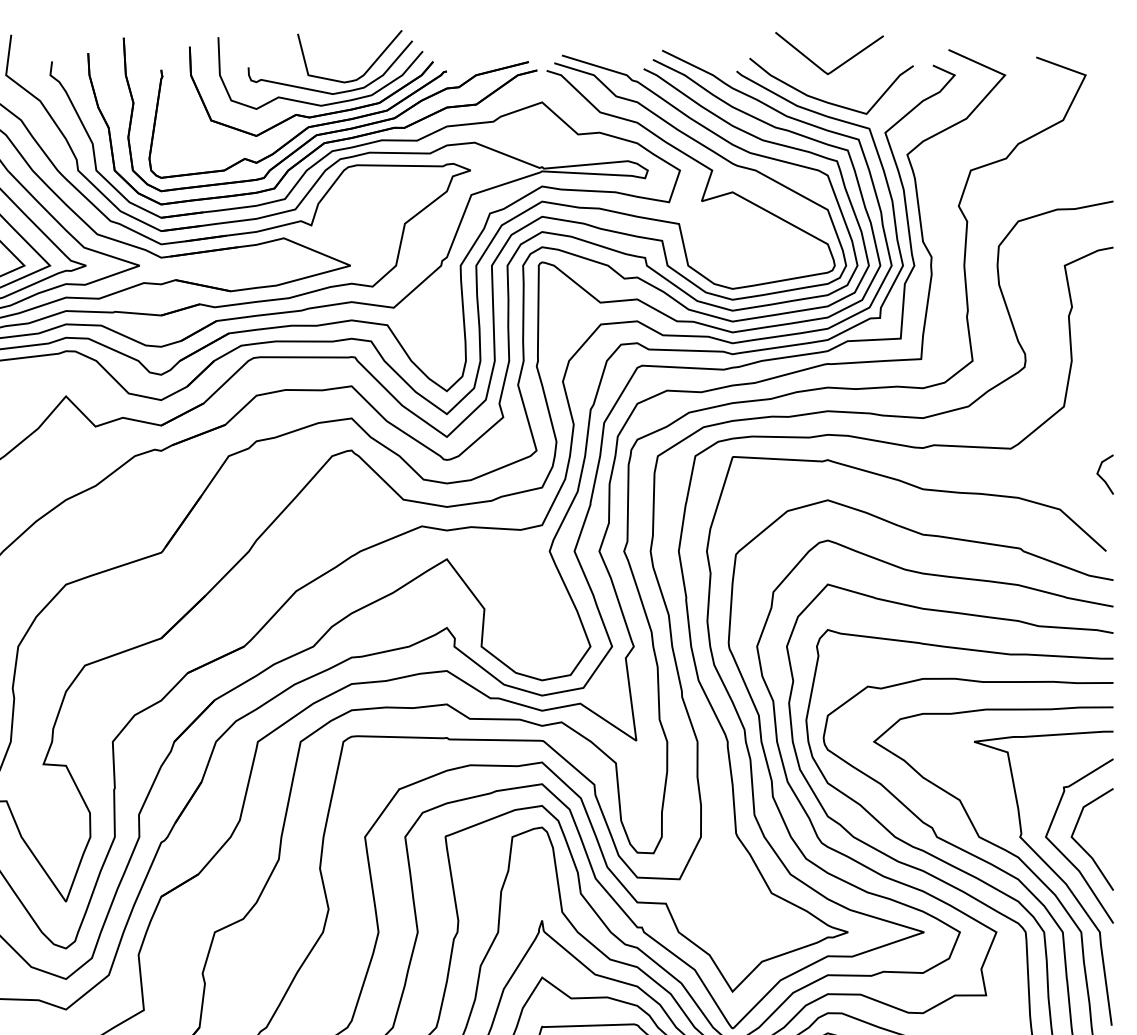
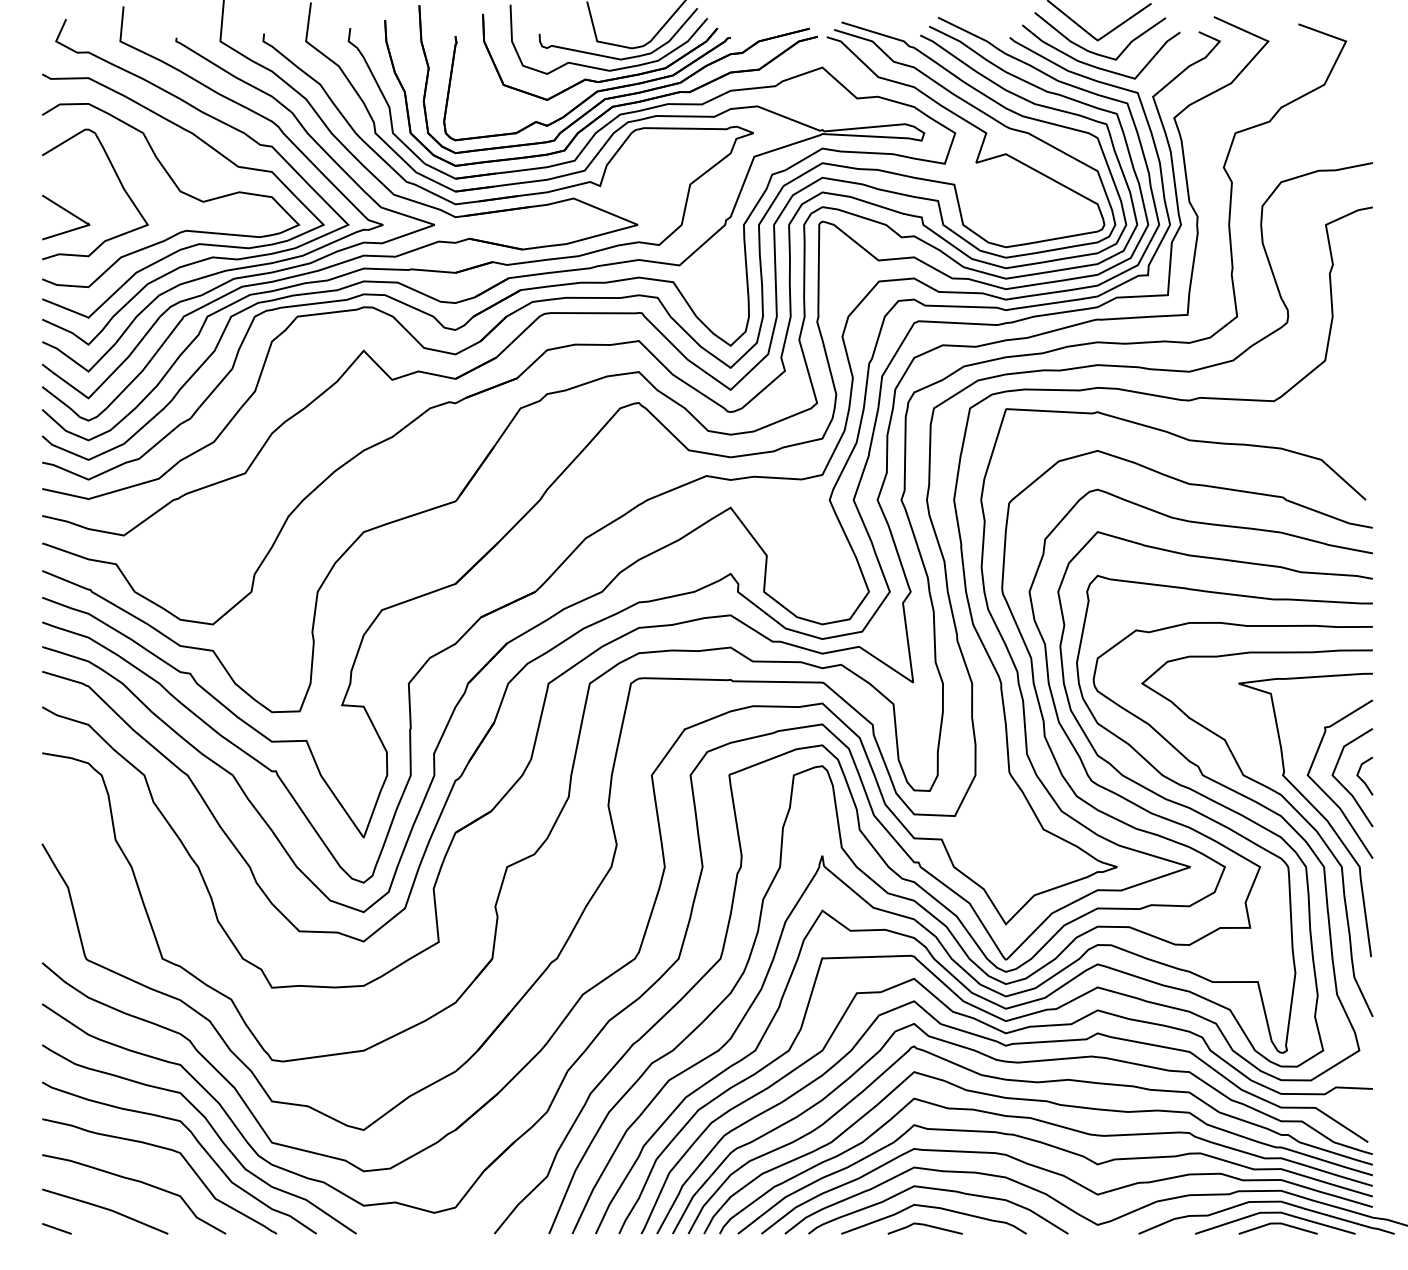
curve: (825, 86) -> (1095, 52), added
line: (1101, 477) -> (1361, 778), moved

